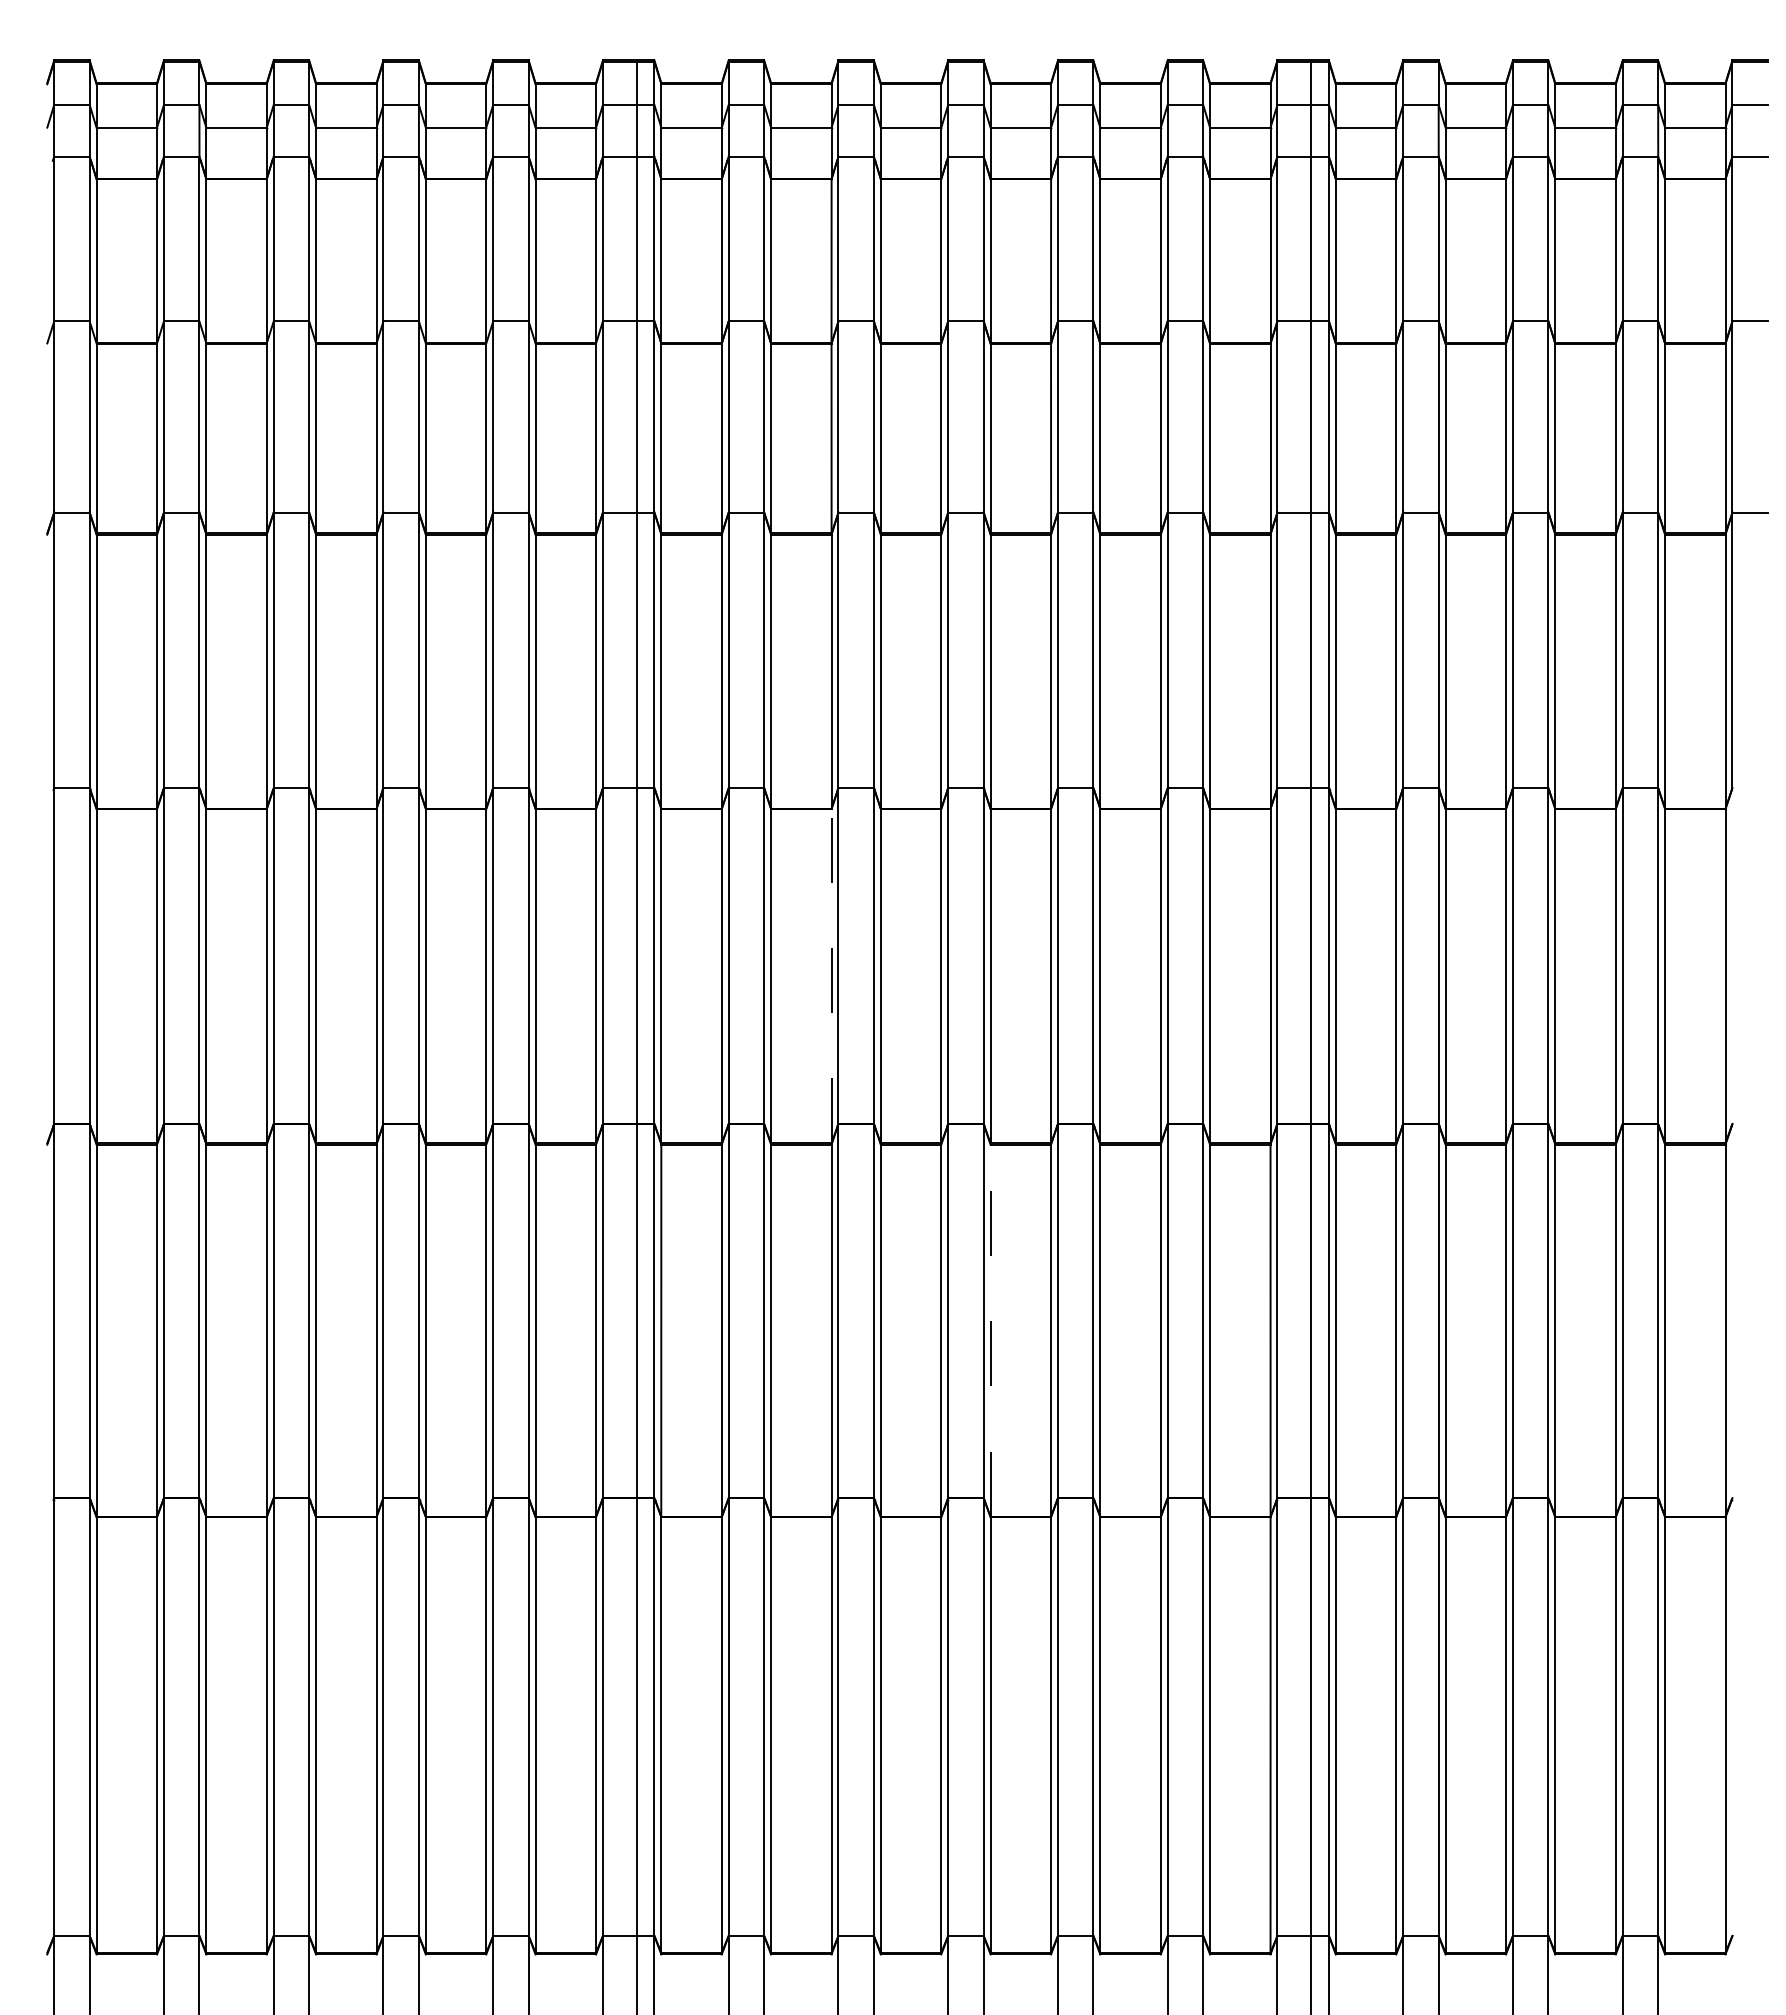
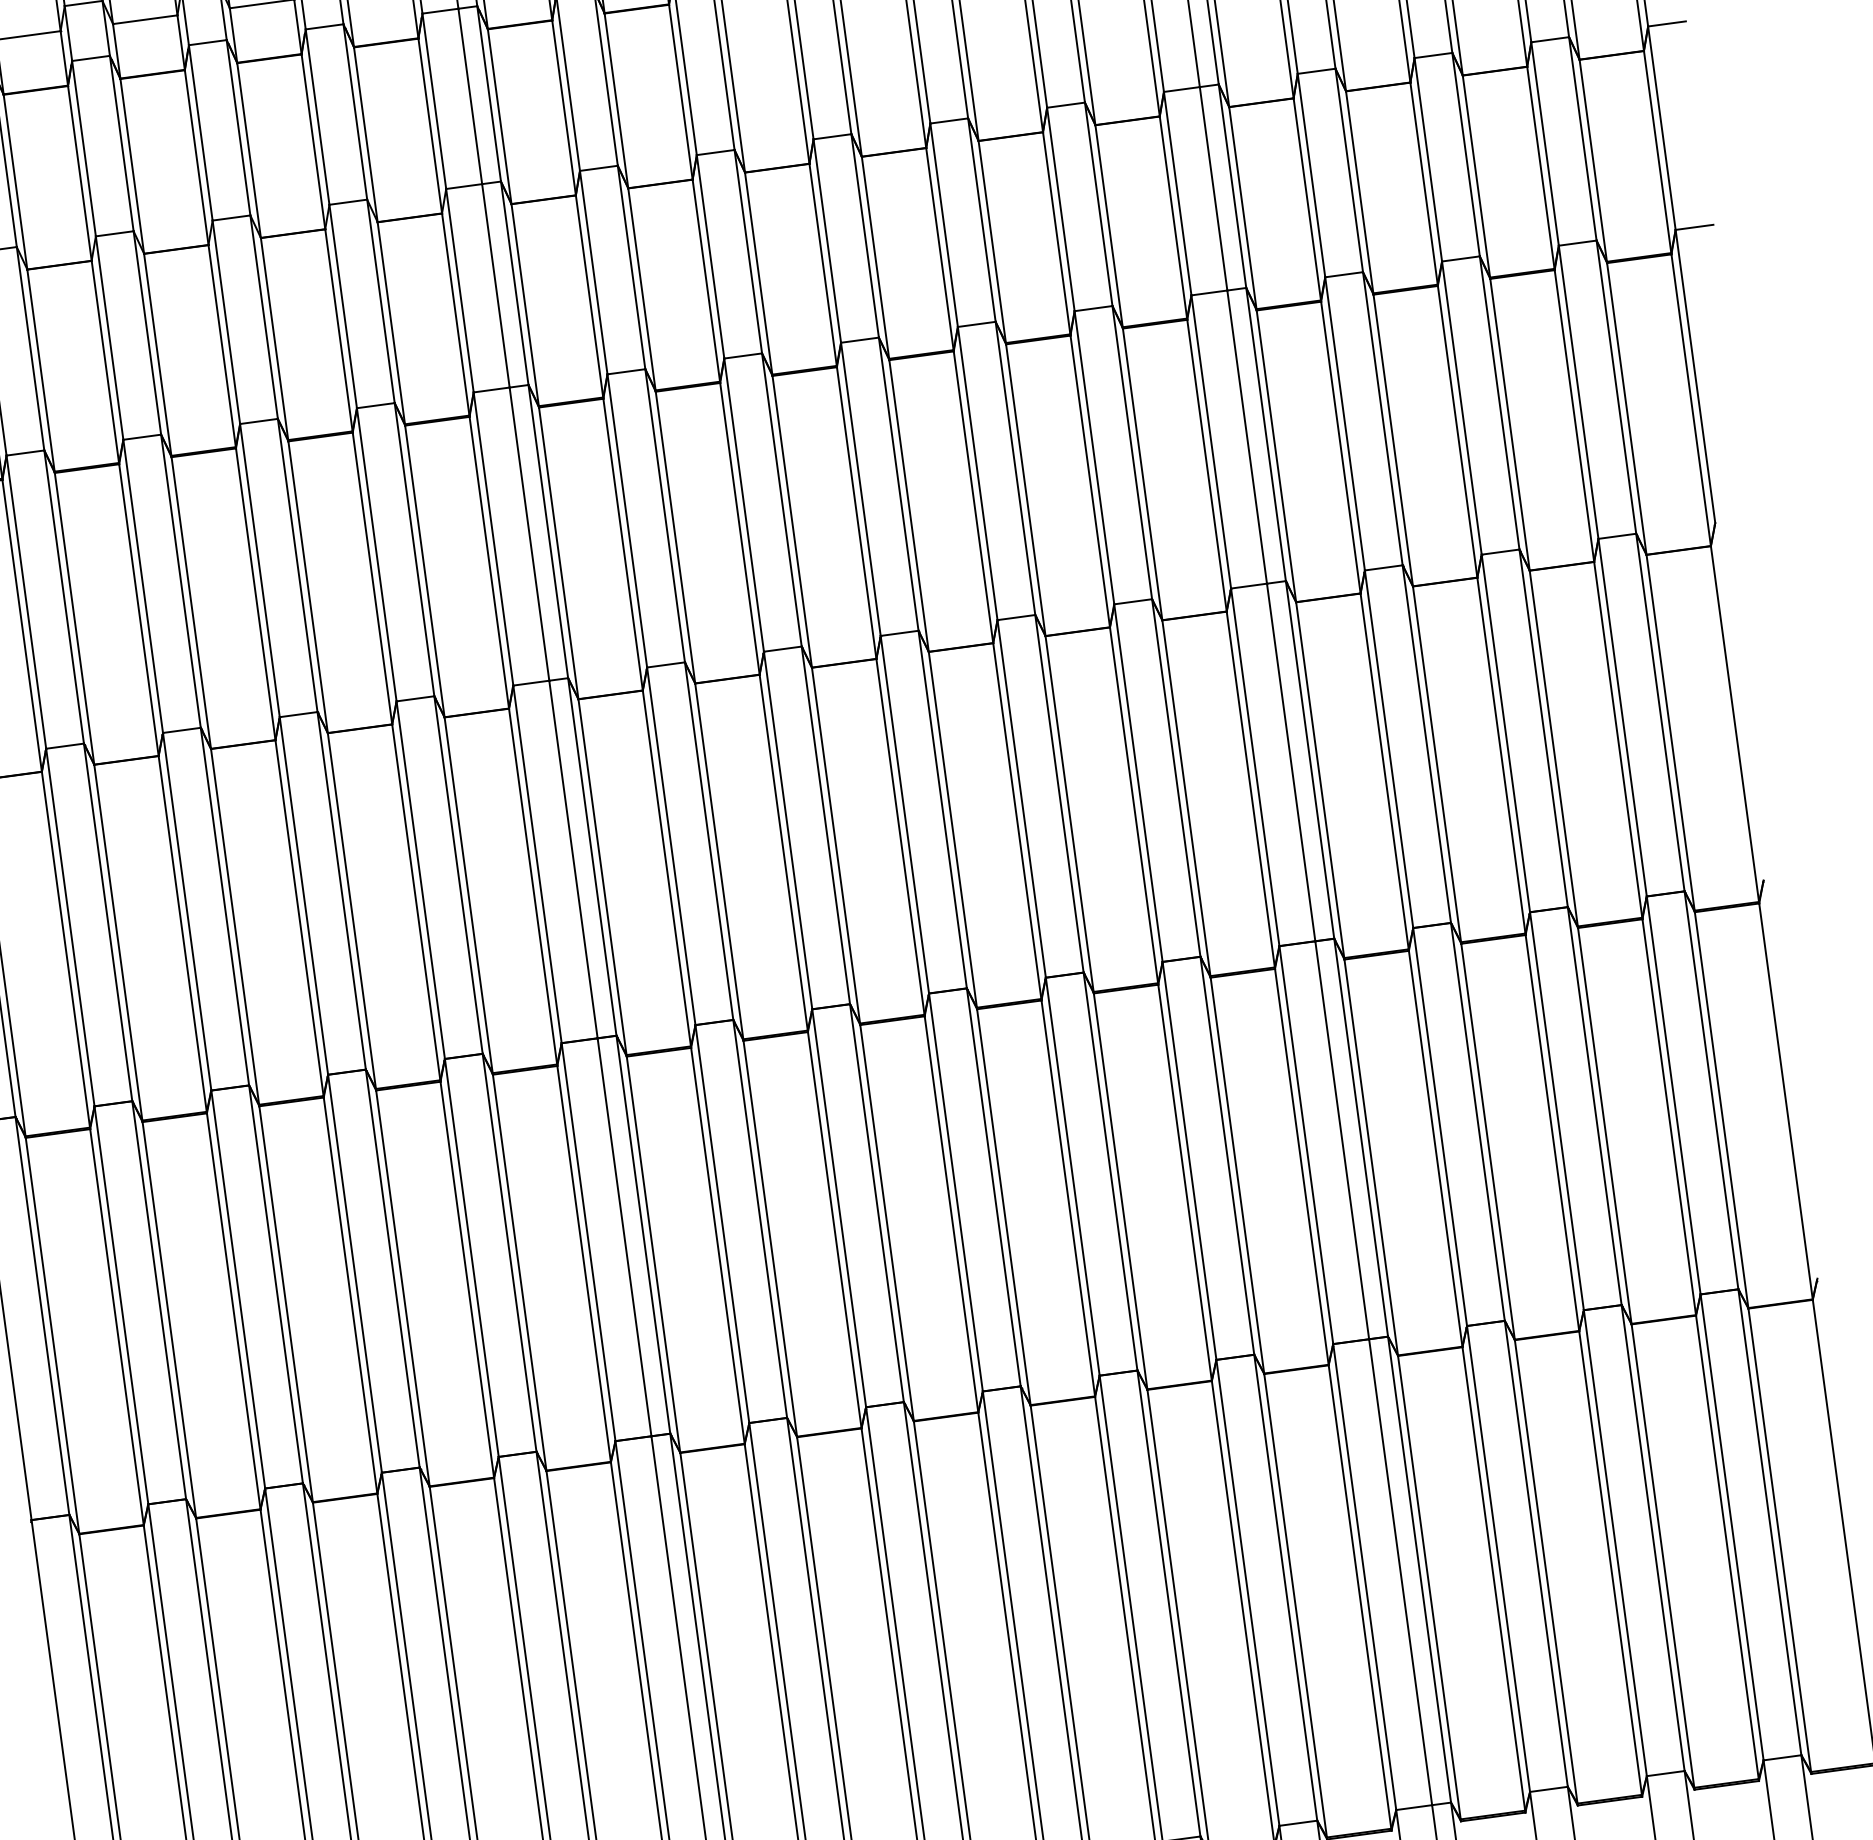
line: (831, 975) -> (783, 852), dashed -> solid
line: (990, 1330) -> (1003, 1207), dashed -> solid

